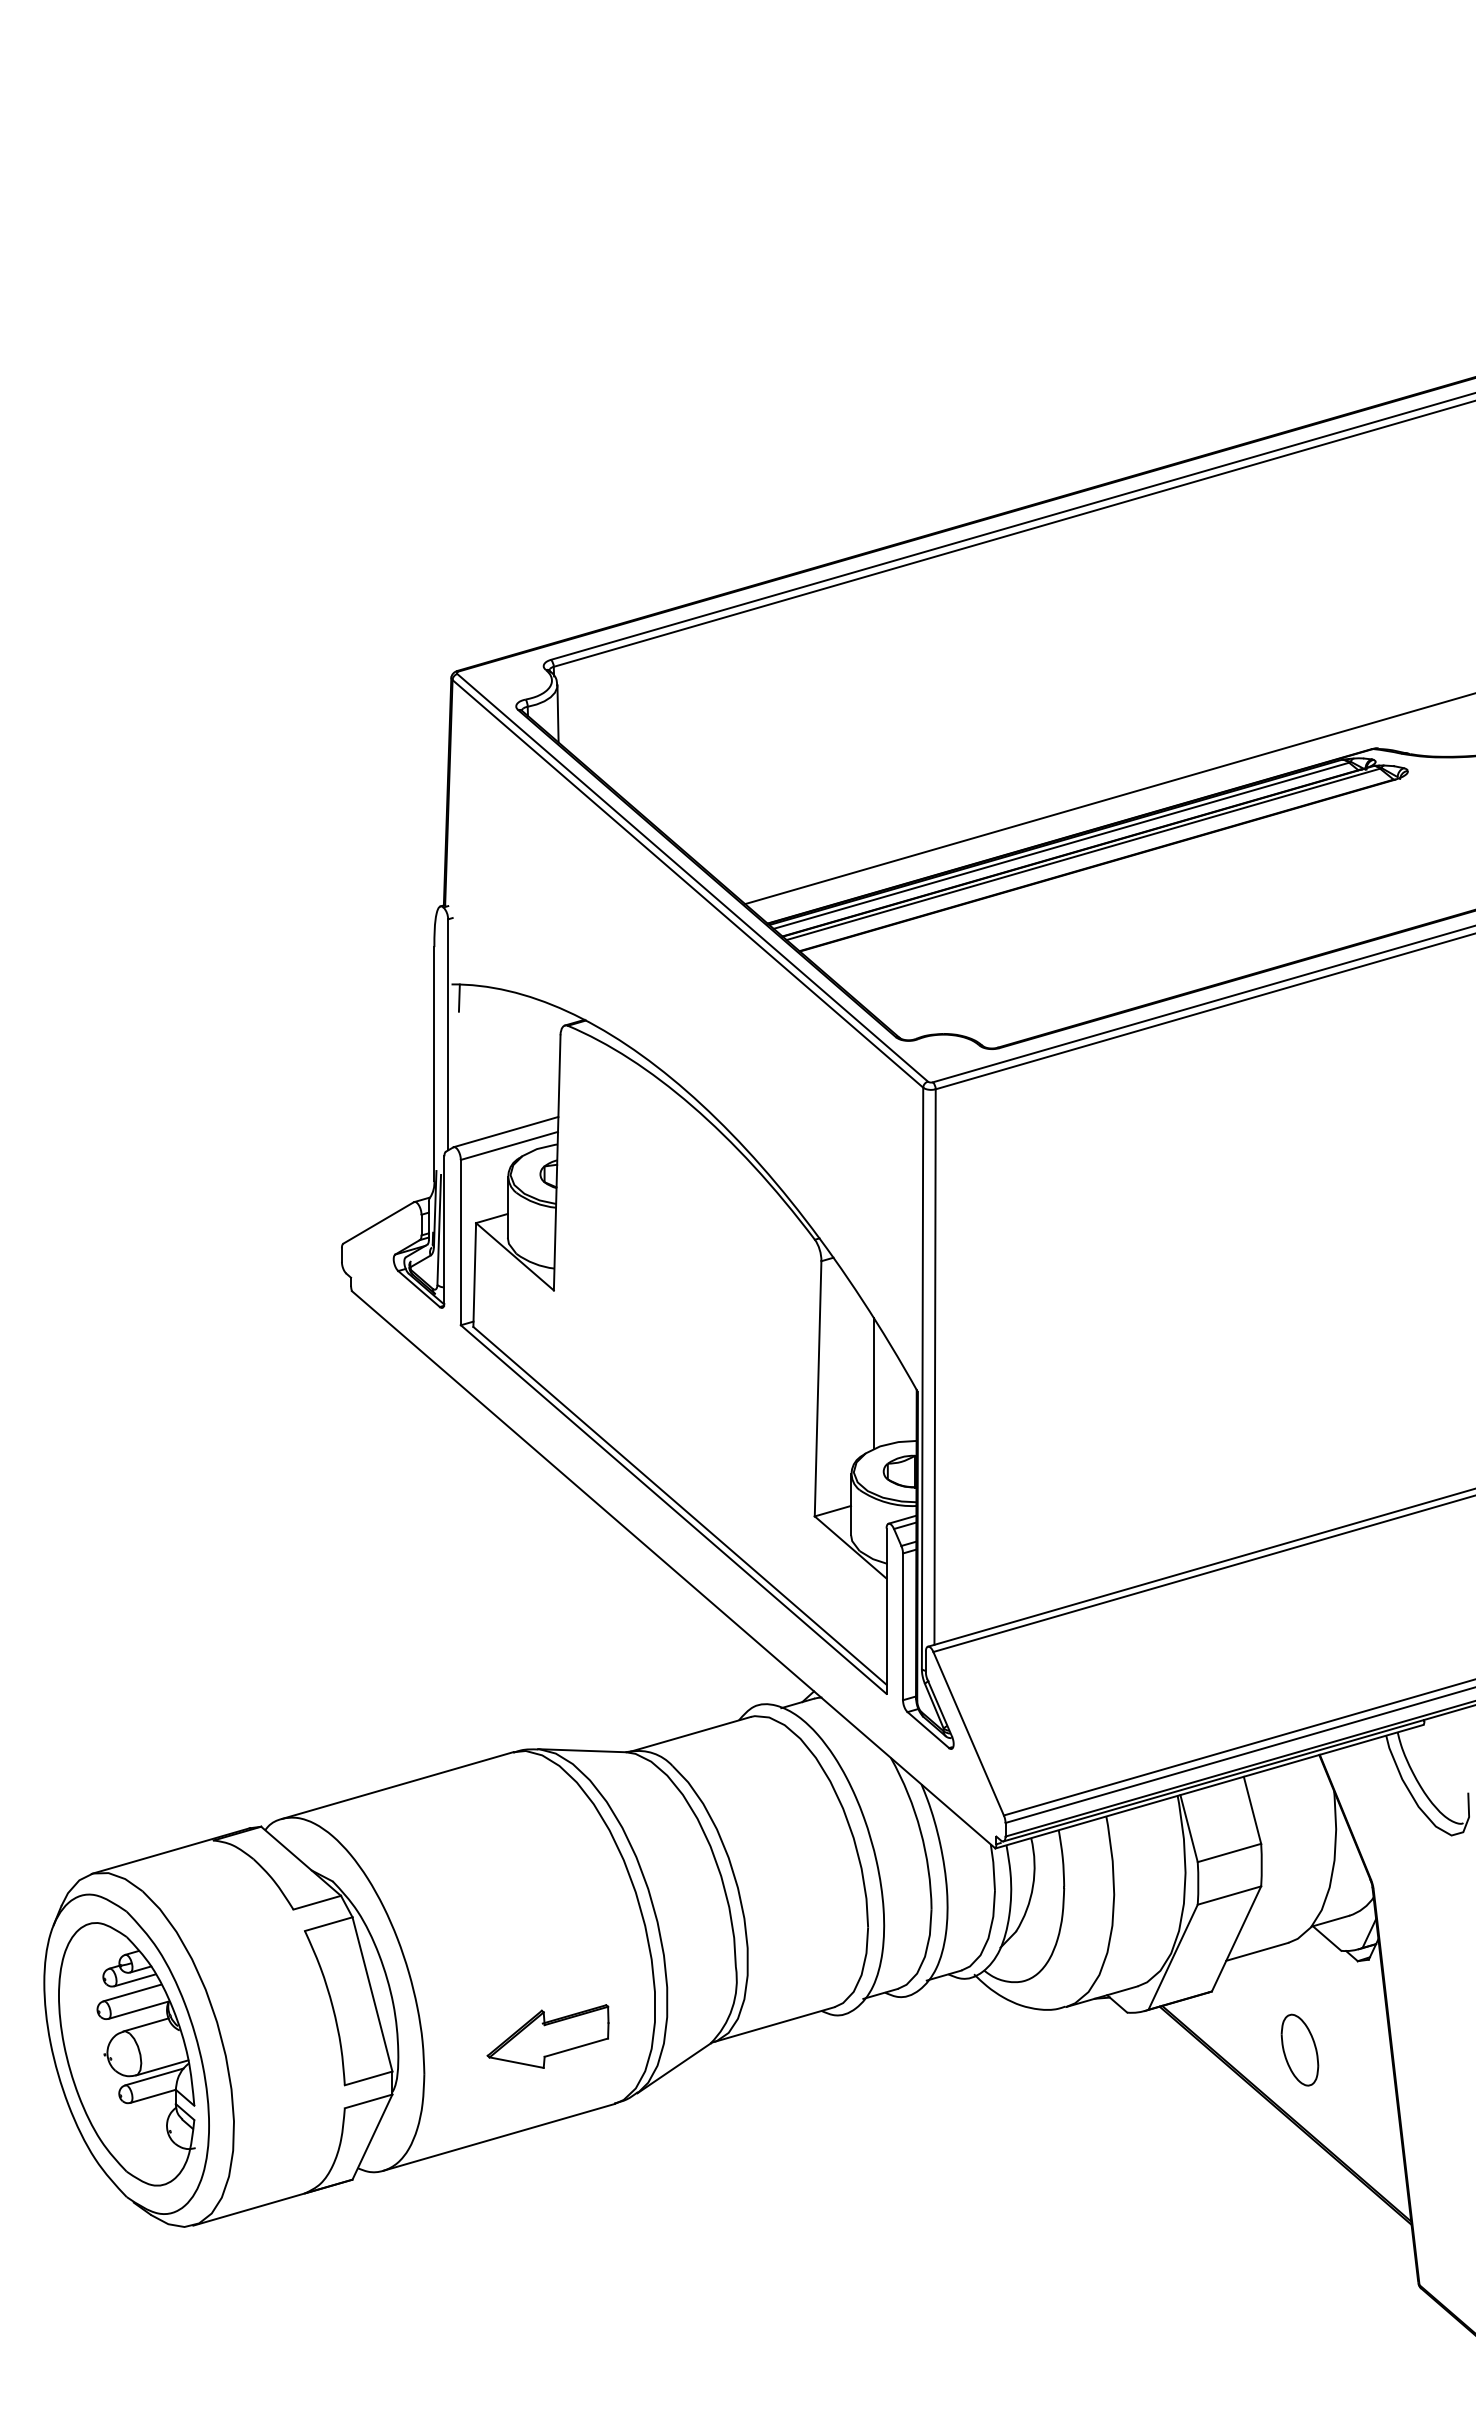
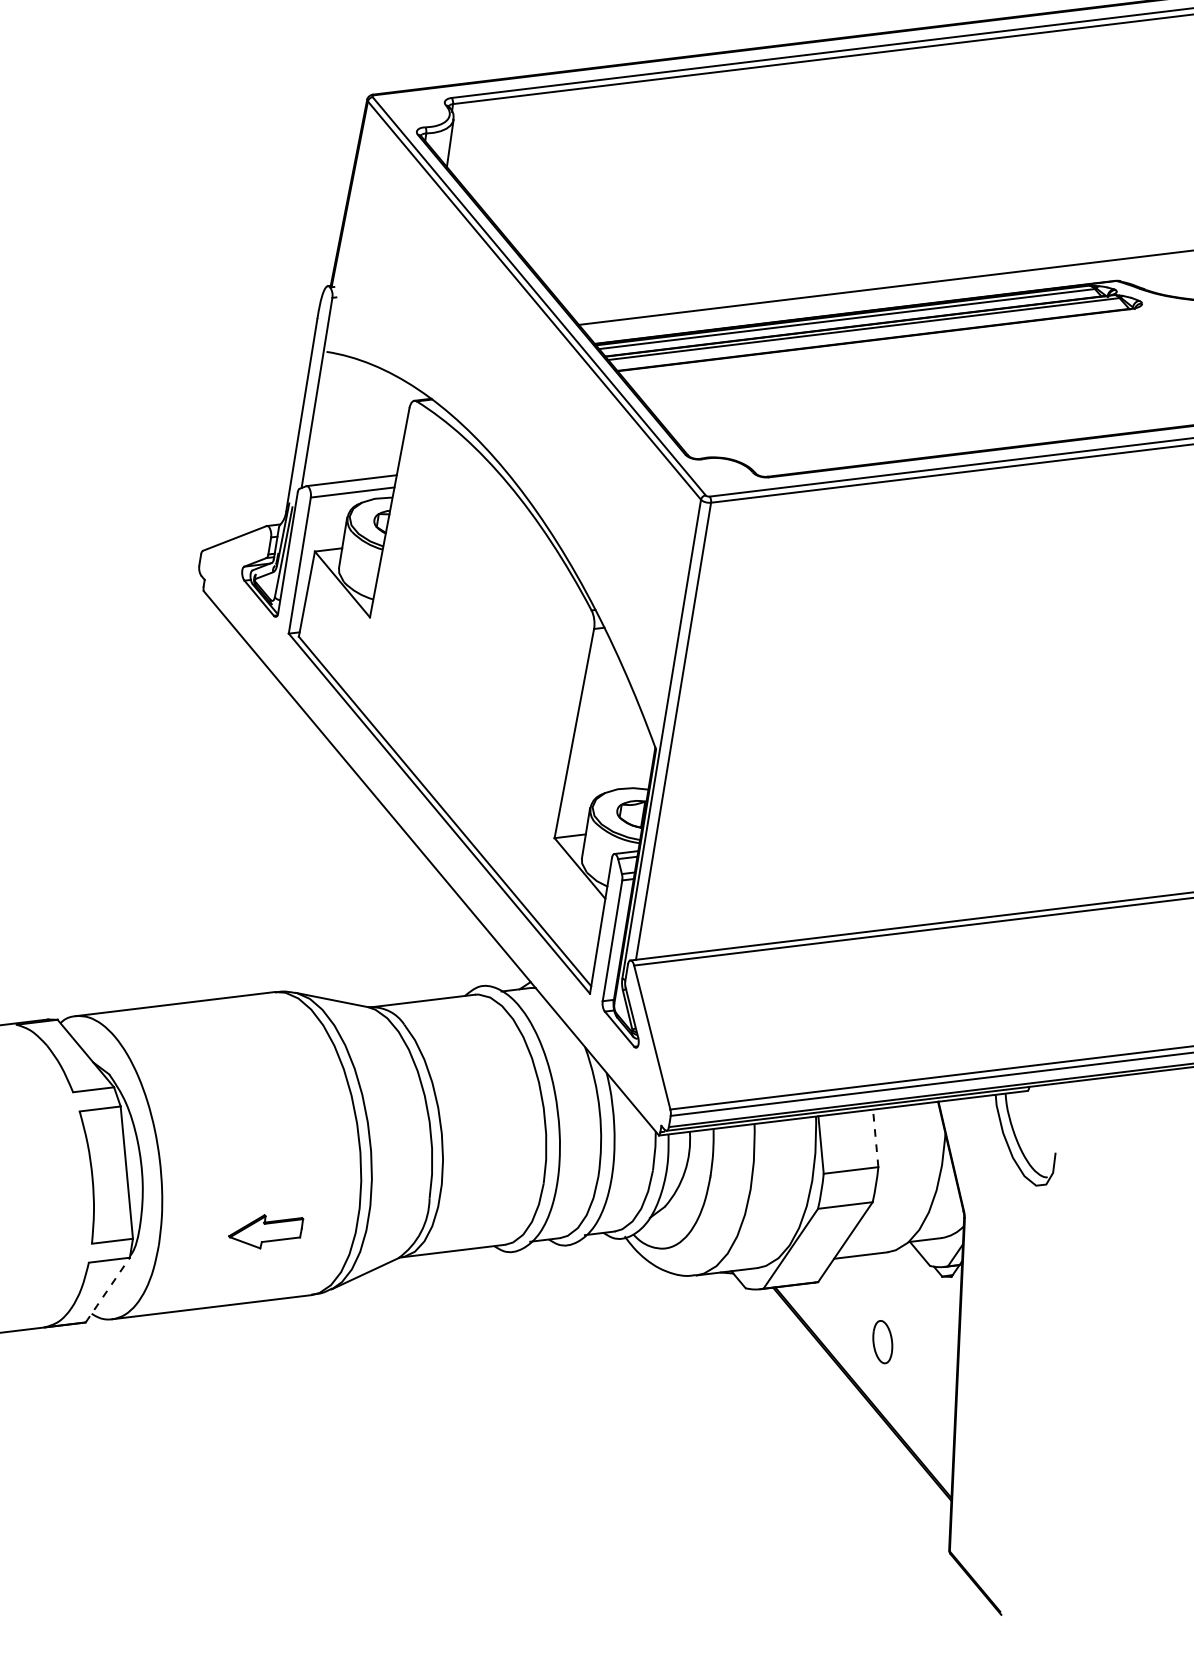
line: (458, 997) -> (330, 363), removed
line: (873, 1383) -> (620, 736), removed
line: (1252, 1810) -> (875, 1138), solid -> dashed
part: (547, 2036) -> (265, 1230), size x0.7
part: (1299, 2049) -> (882, 1341), size x0.7
line: (372, 2136) -> (107, 1289), solid -> dashed

